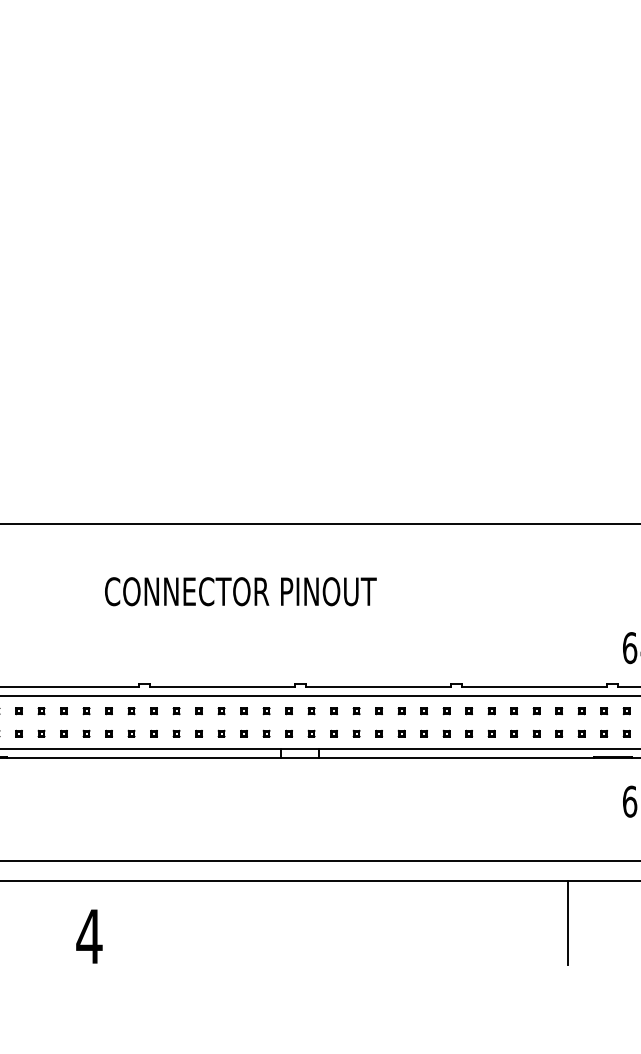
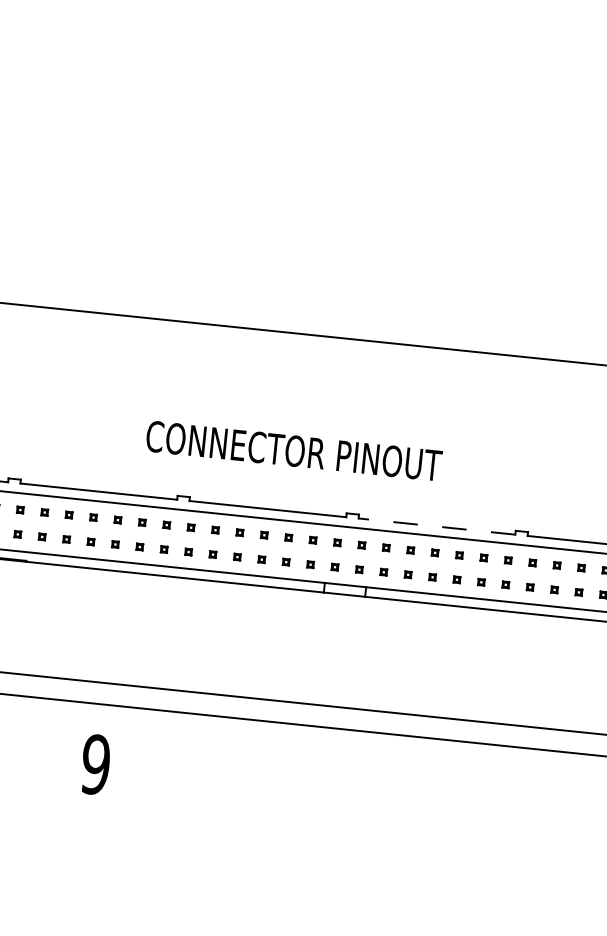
text: (240, 591) -> (293, 450), moved
line: (377, 687) -> (436, 526), solid -> dashed
text: (89, 936) -> (95, 764), 4 -> 9

